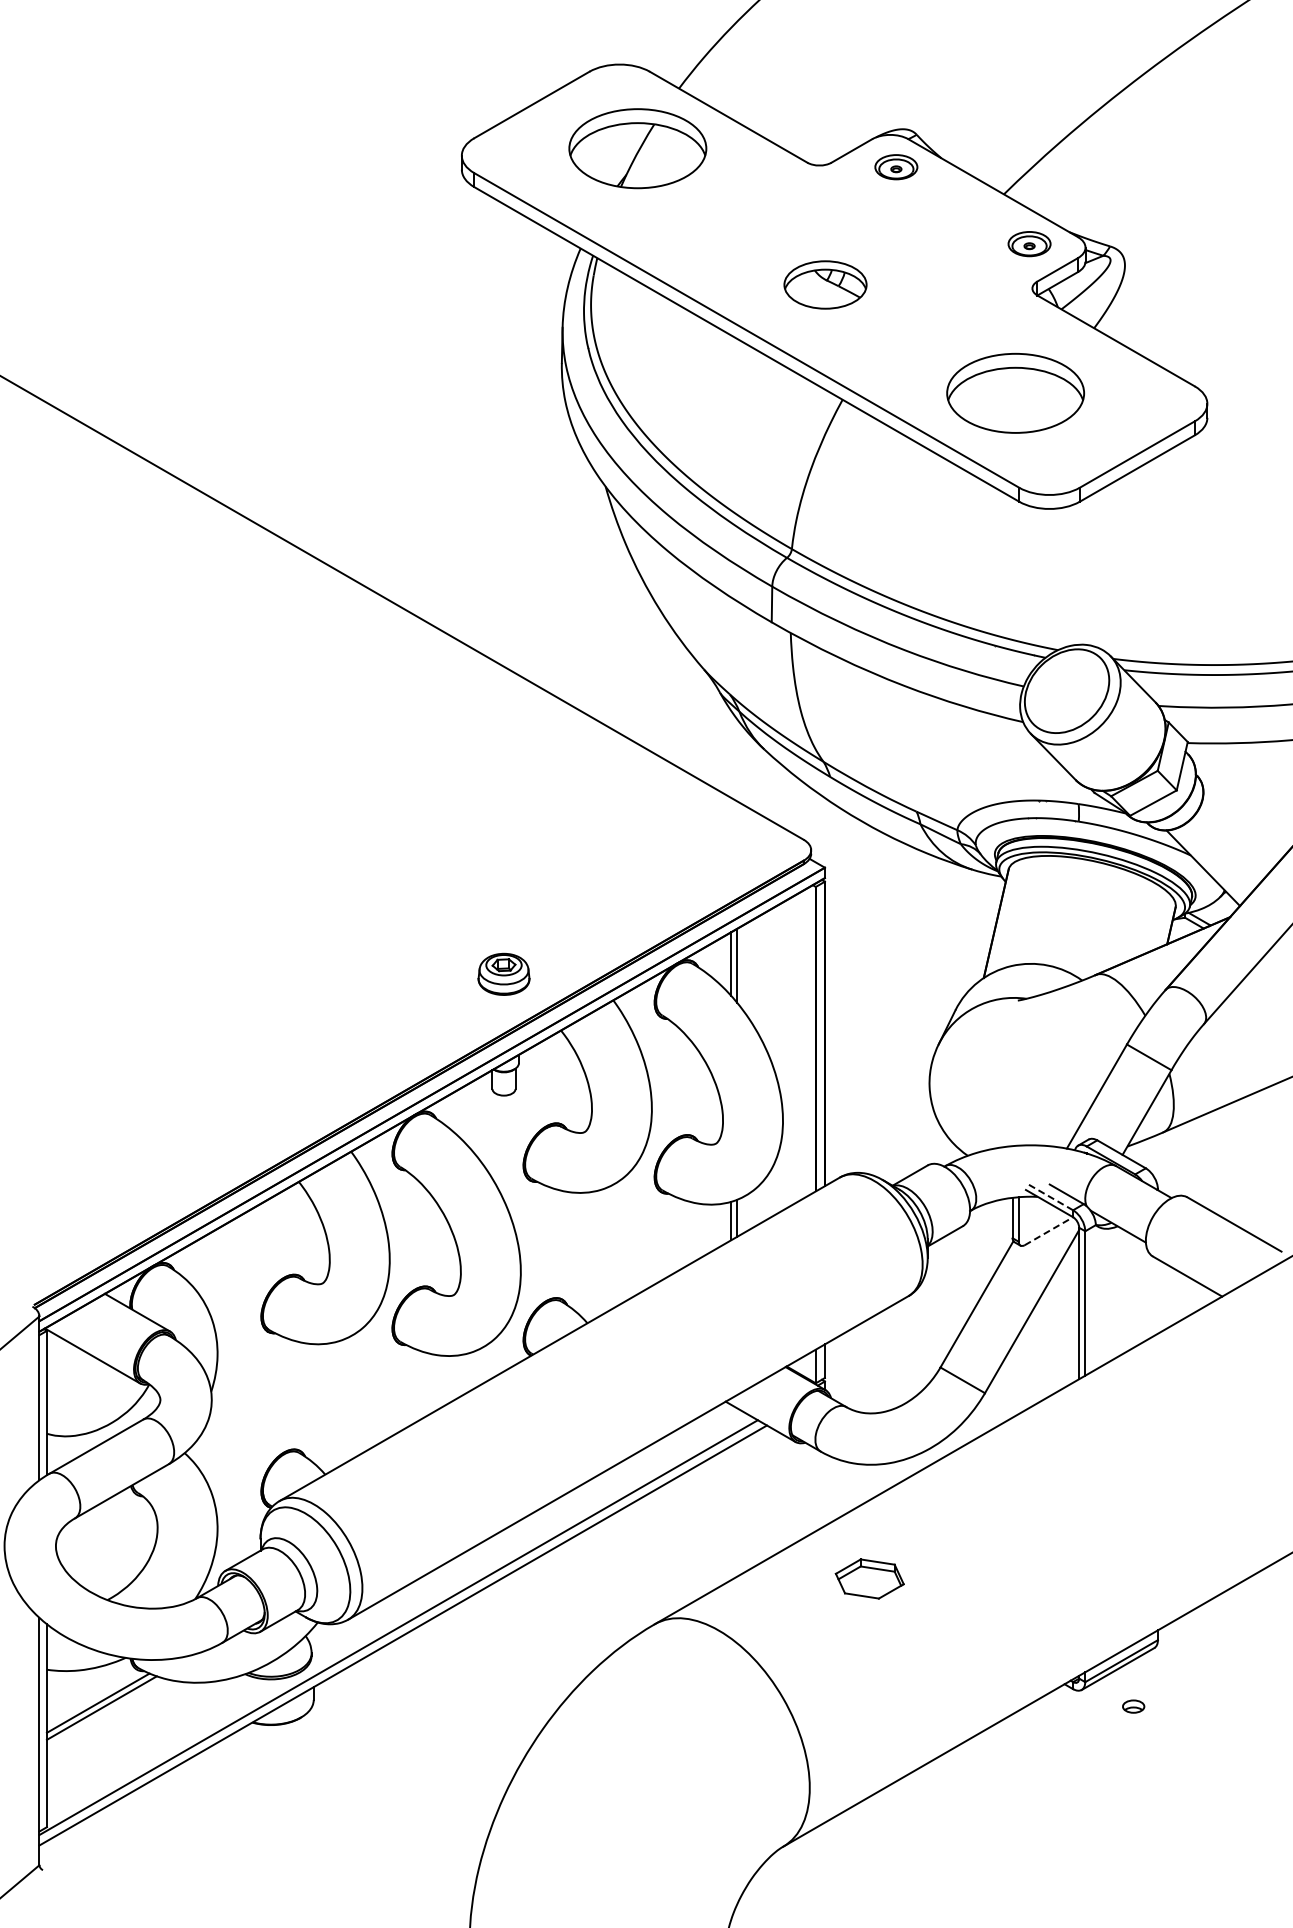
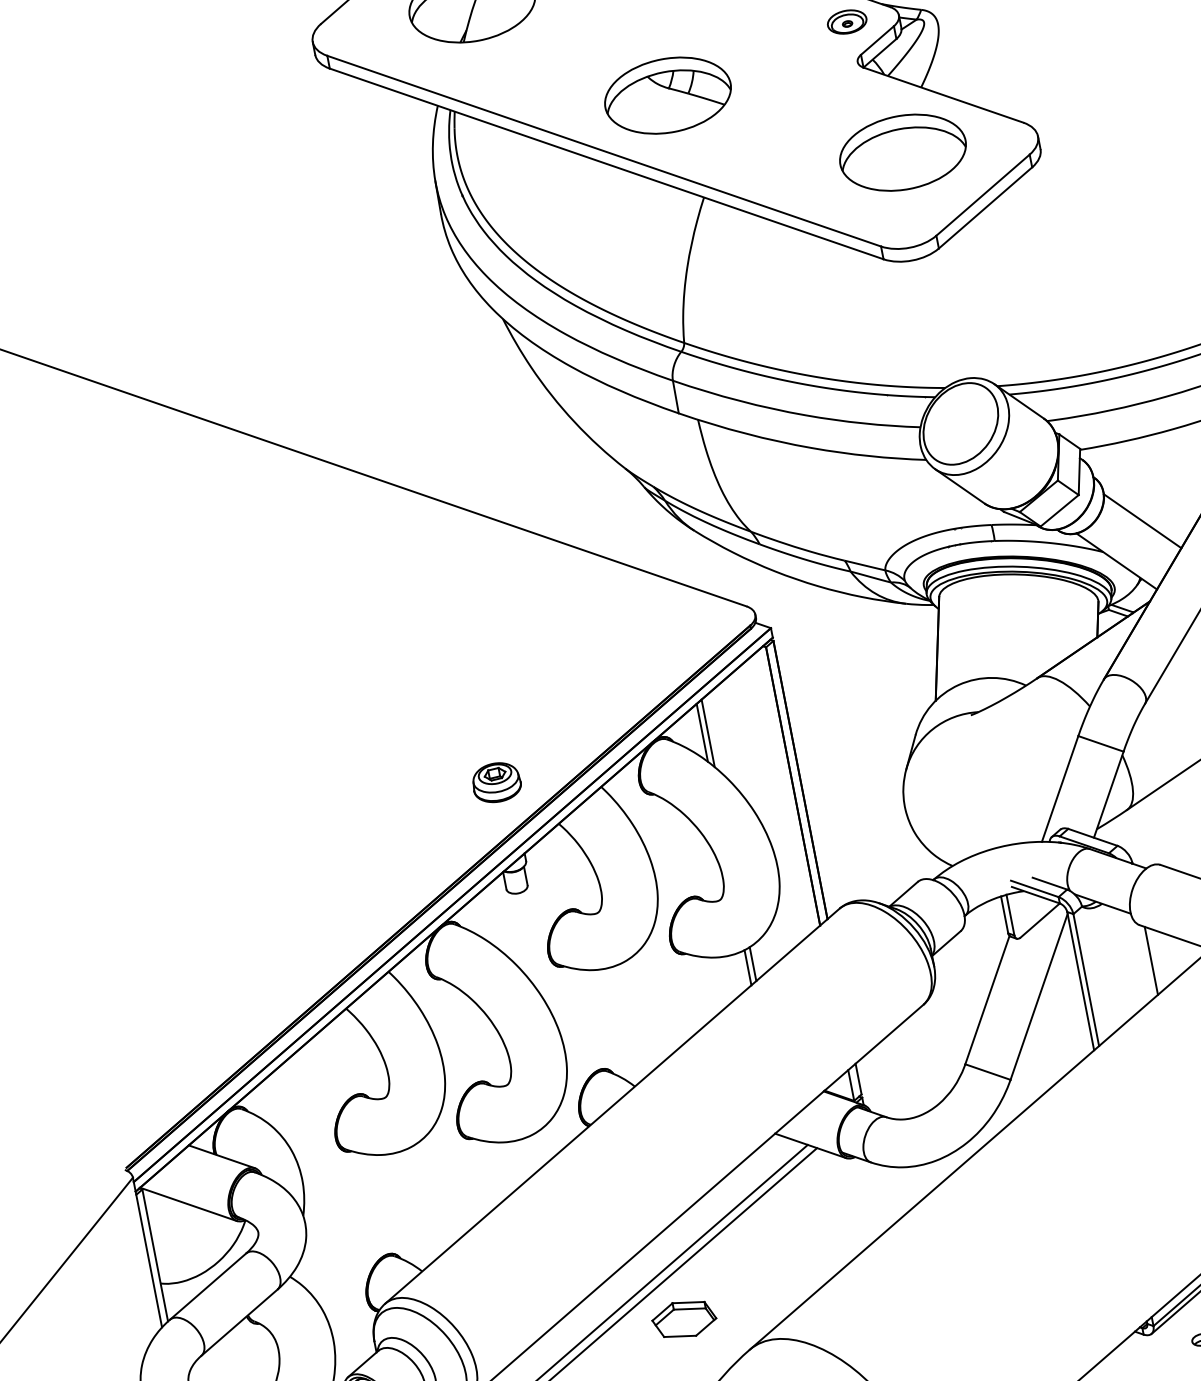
part: (825, 284) -> (667, 95), size x1.67
part: (1015, 392) -> (902, 151), moved
line: (1238, 830) -> (1142, 520), added
line: (1049, 1196) -> (1034, 888), dashed -> solid
line: (1048, 1231) -> (1039, 920), dashed -> solid
line: (1157, 1296) -> (1150, 960), added
part: (869, 1578) -> (683, 1319), moved

